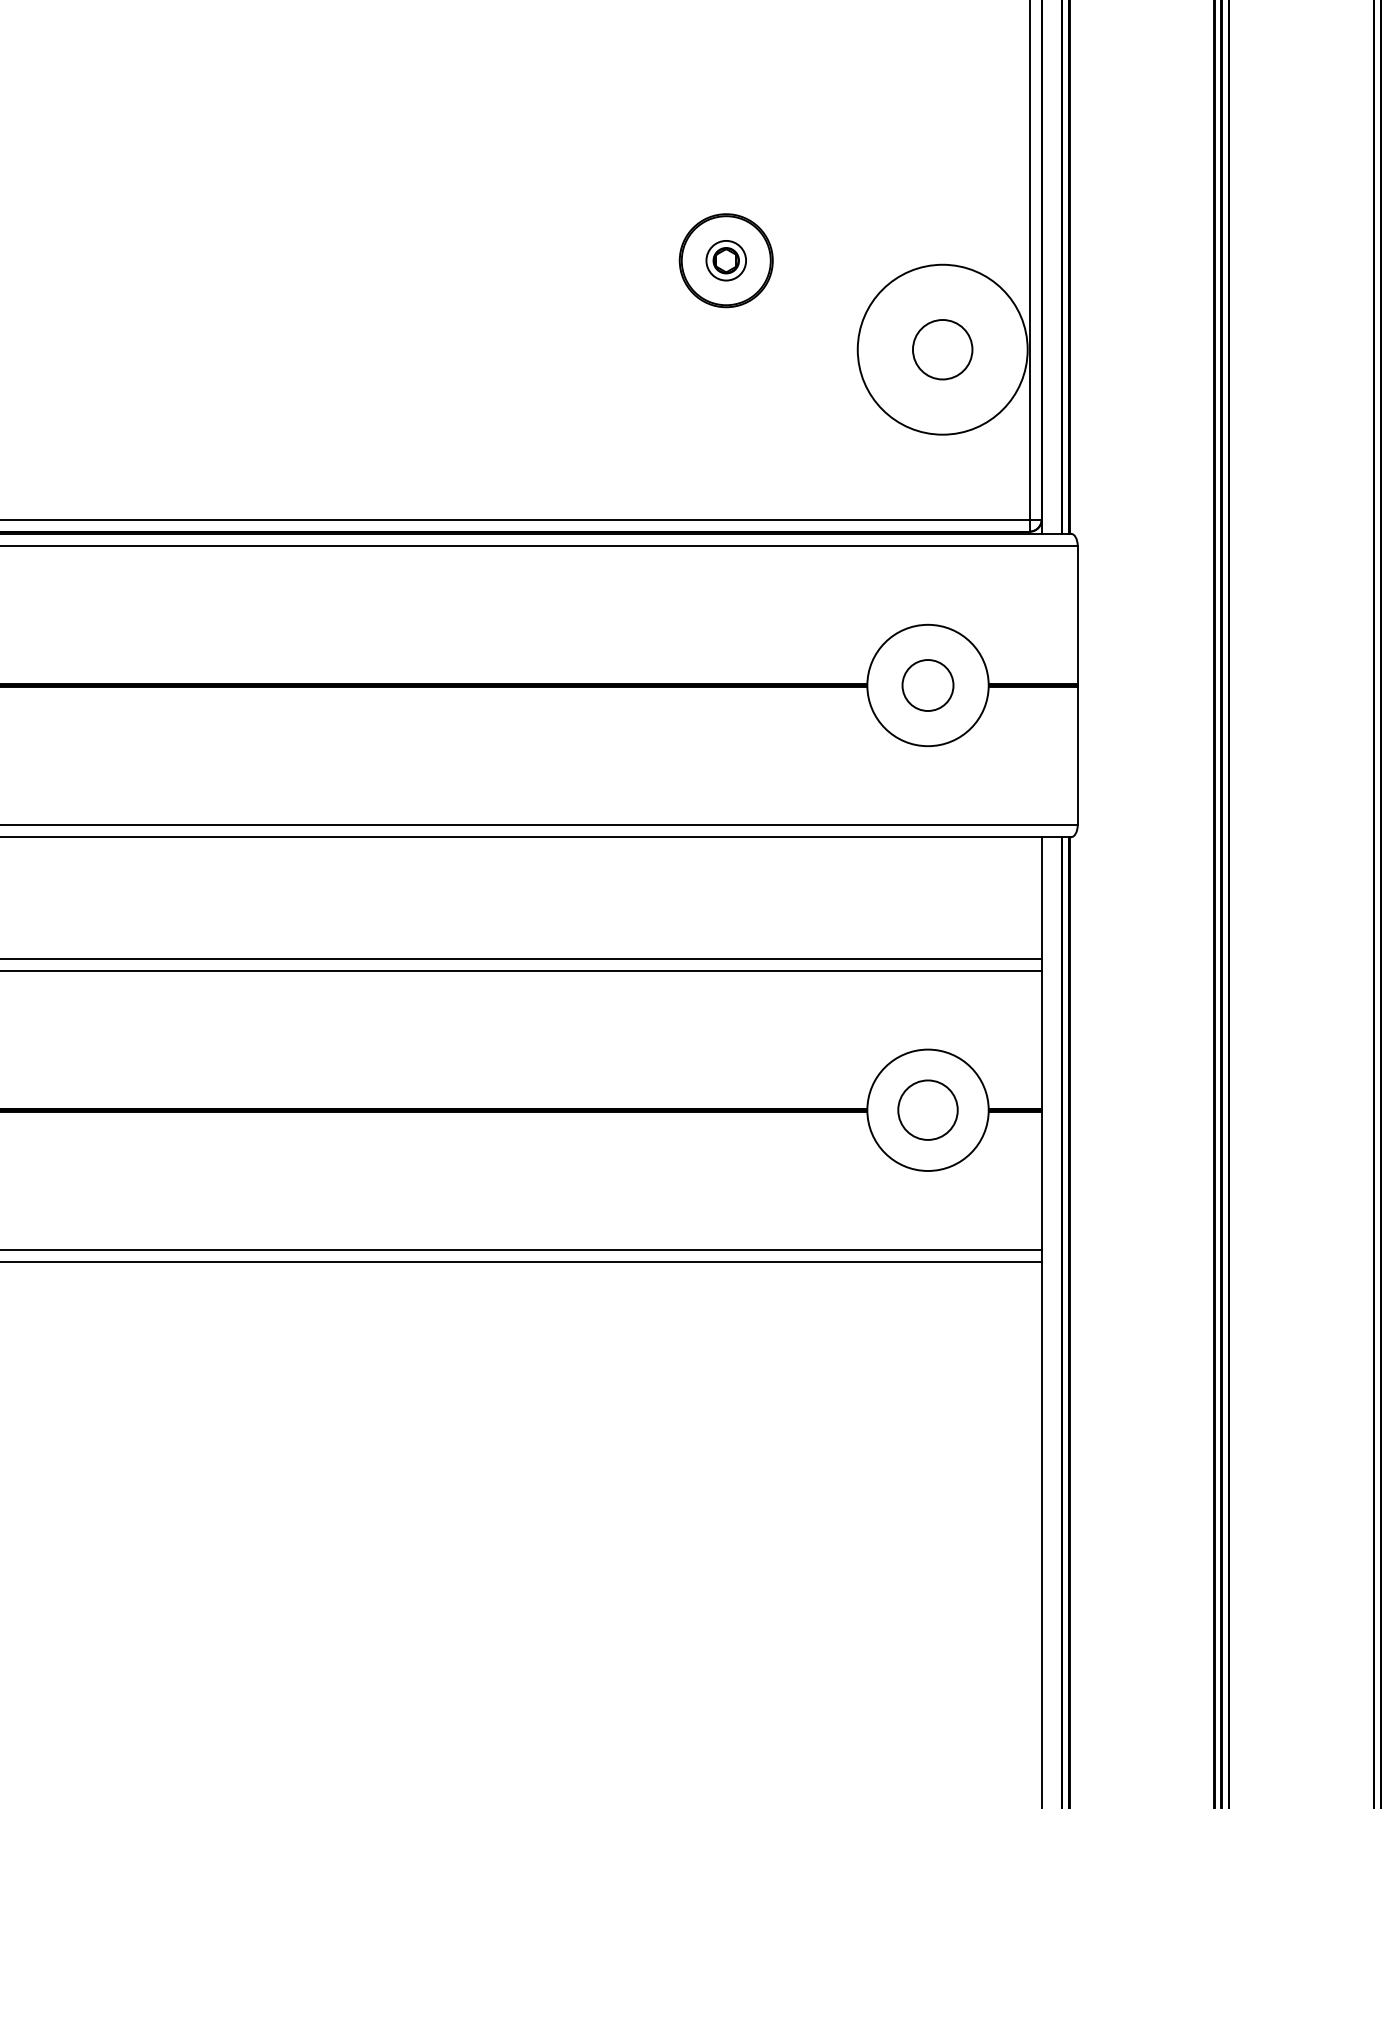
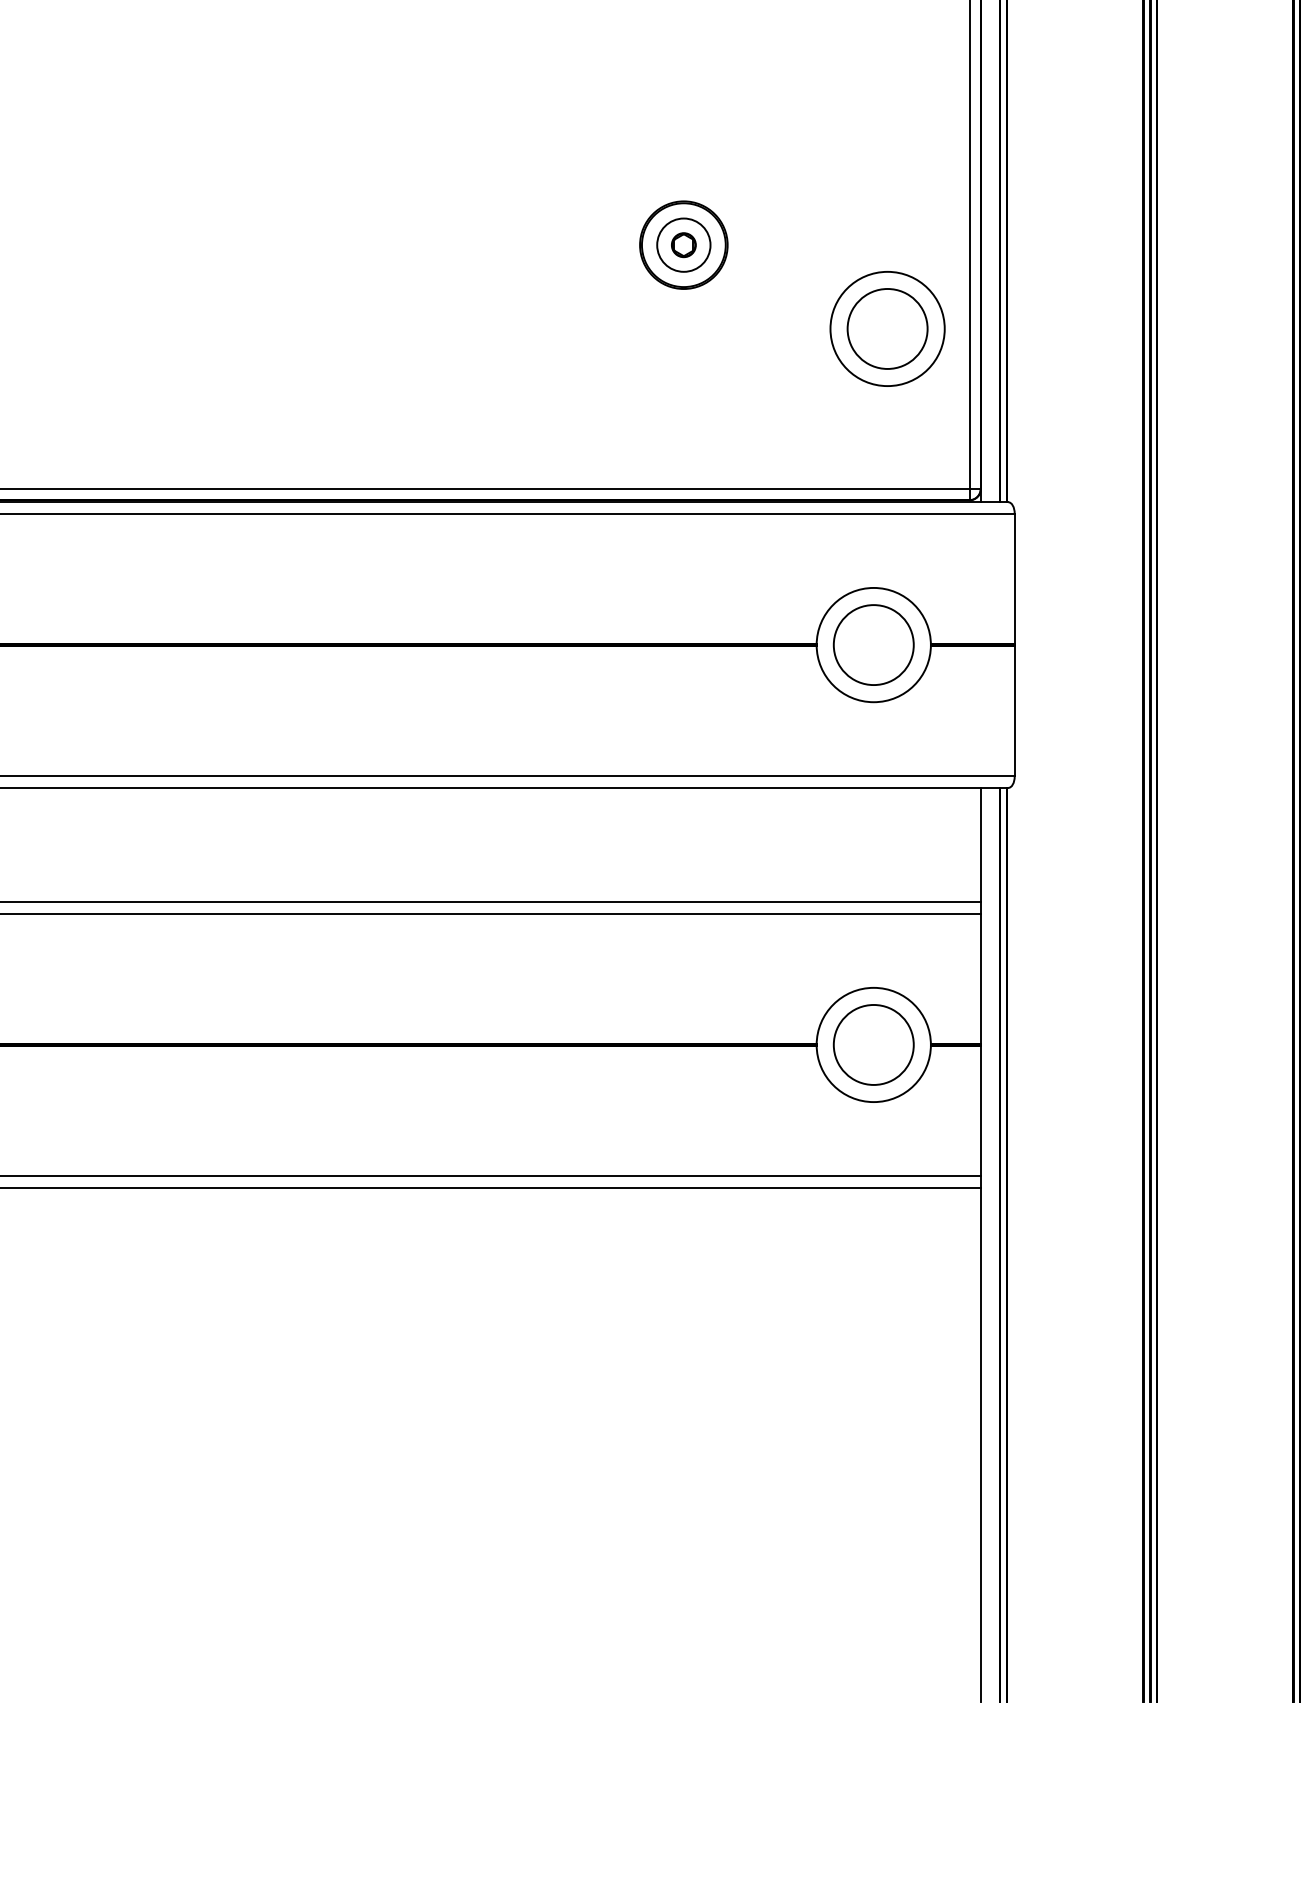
circle: (725, 260) -> (683, 244), size x1.43
circle: (942, 349) -> (887, 328), size x0.71
circle: (942, 349) -> (887, 328), size x1.43
circle: (927, 685) -> (873, 645), size x1.67
circle: (927, 1109) -> (873, 1044), size x1.43

